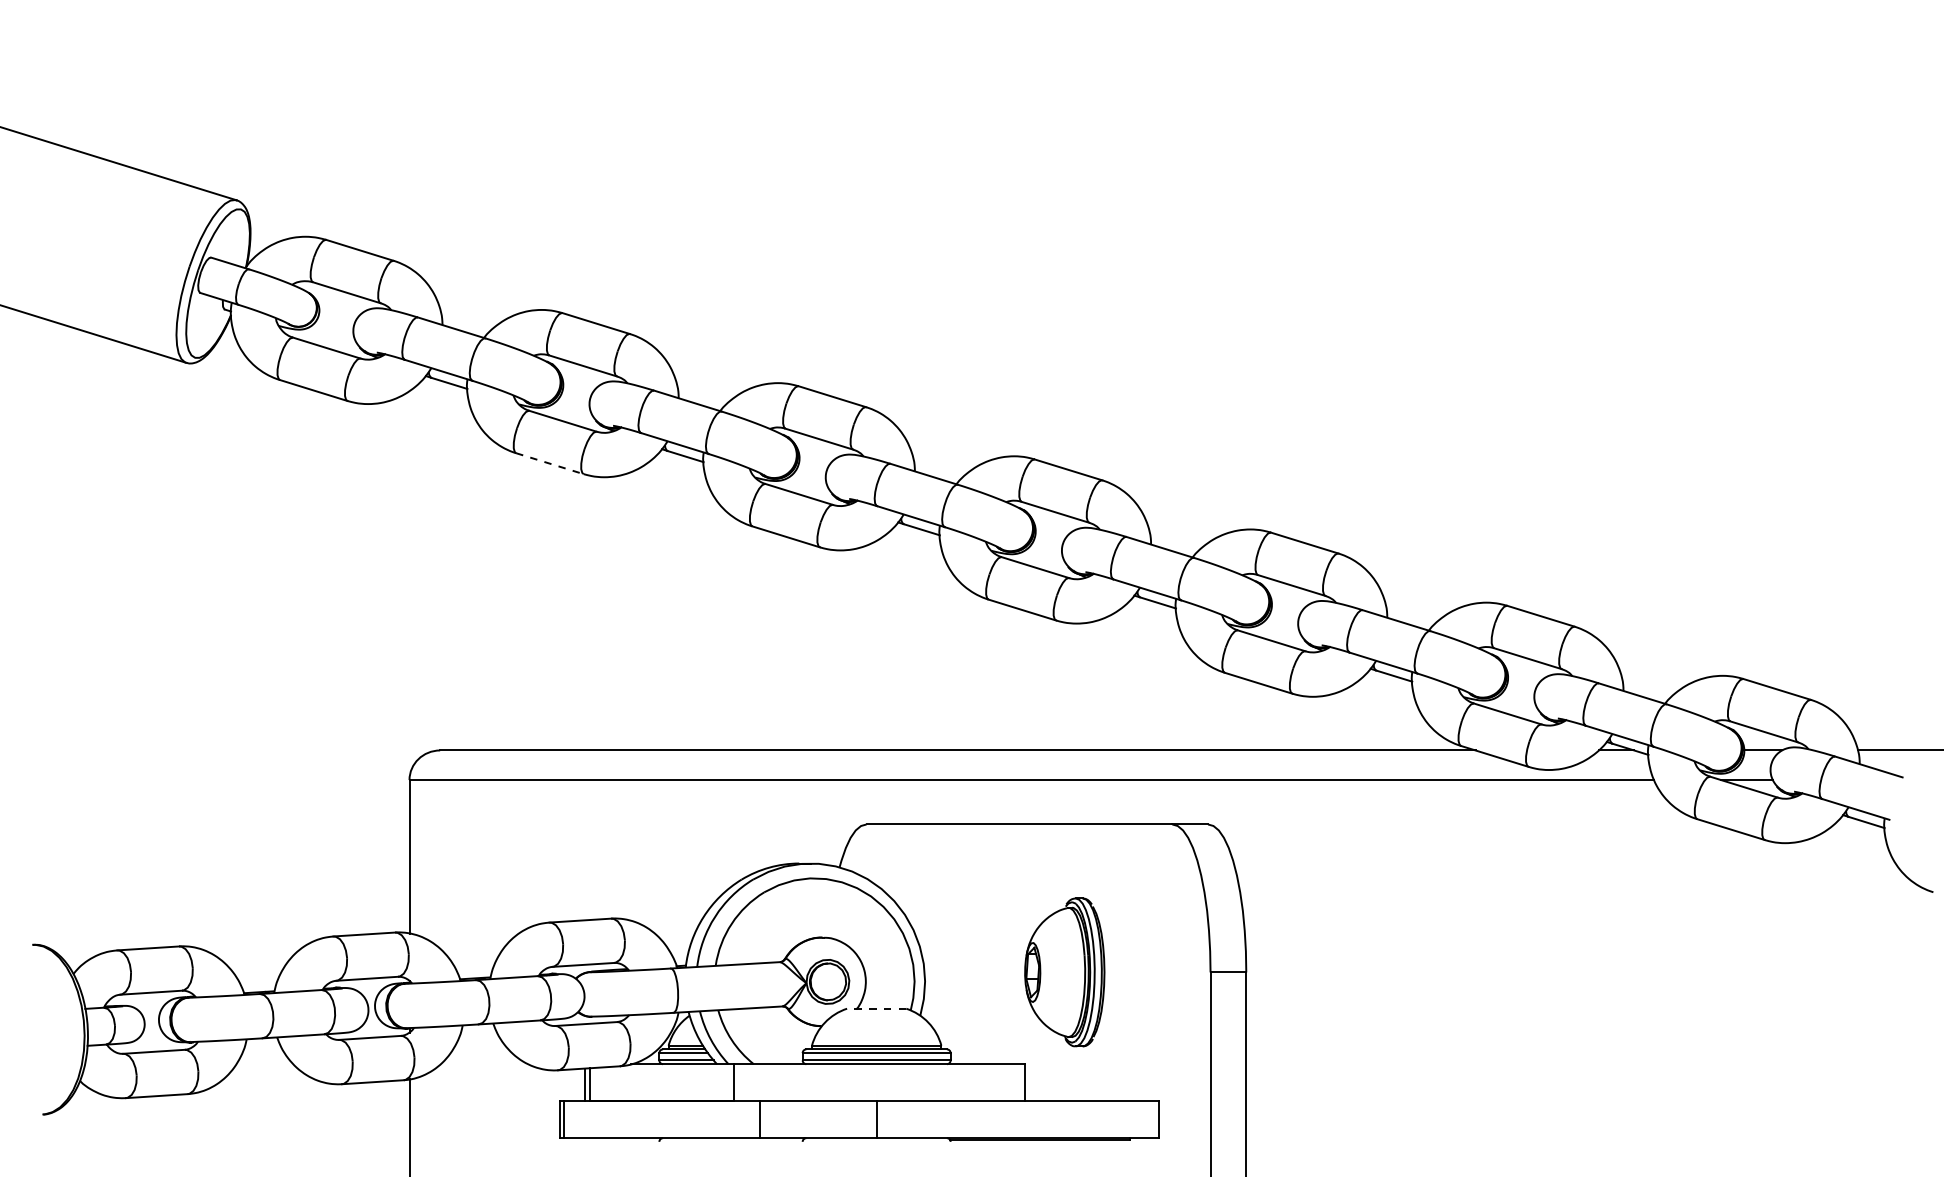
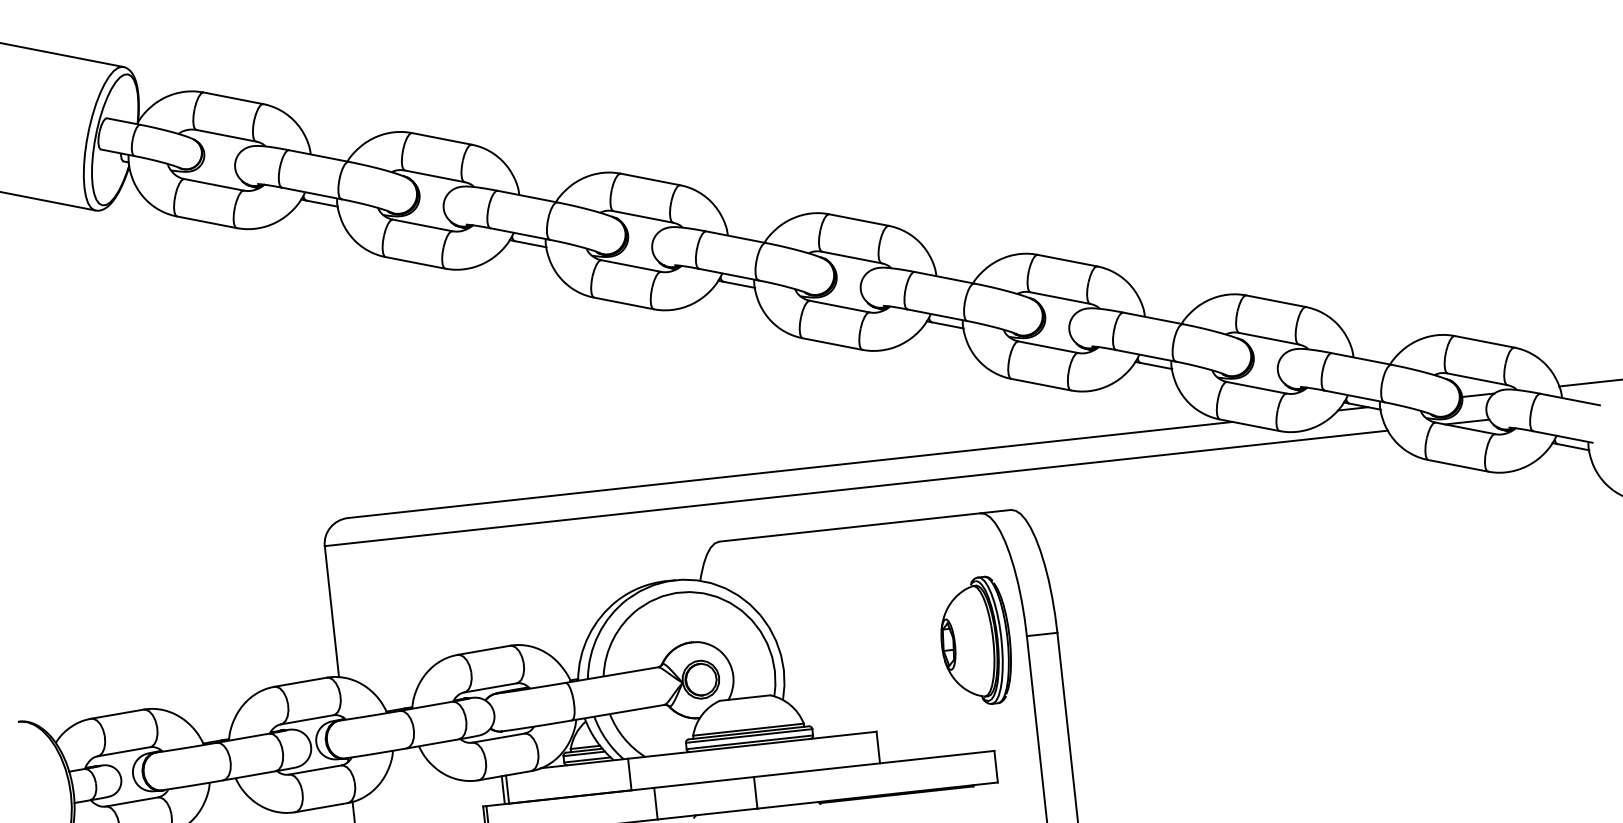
line: (550, 463) -> (415, 262), dashed -> solid
part: (1064, 972) -> (975, 641), moved
line: (876, 1008) -> (744, 697), dashed -> solid

